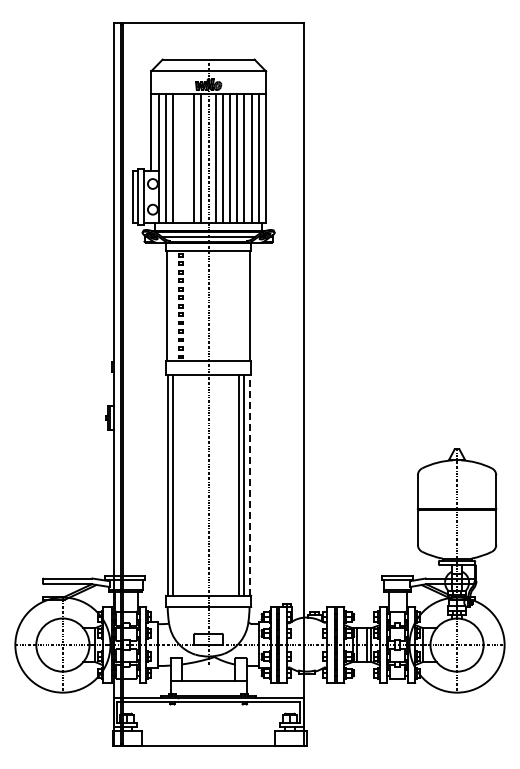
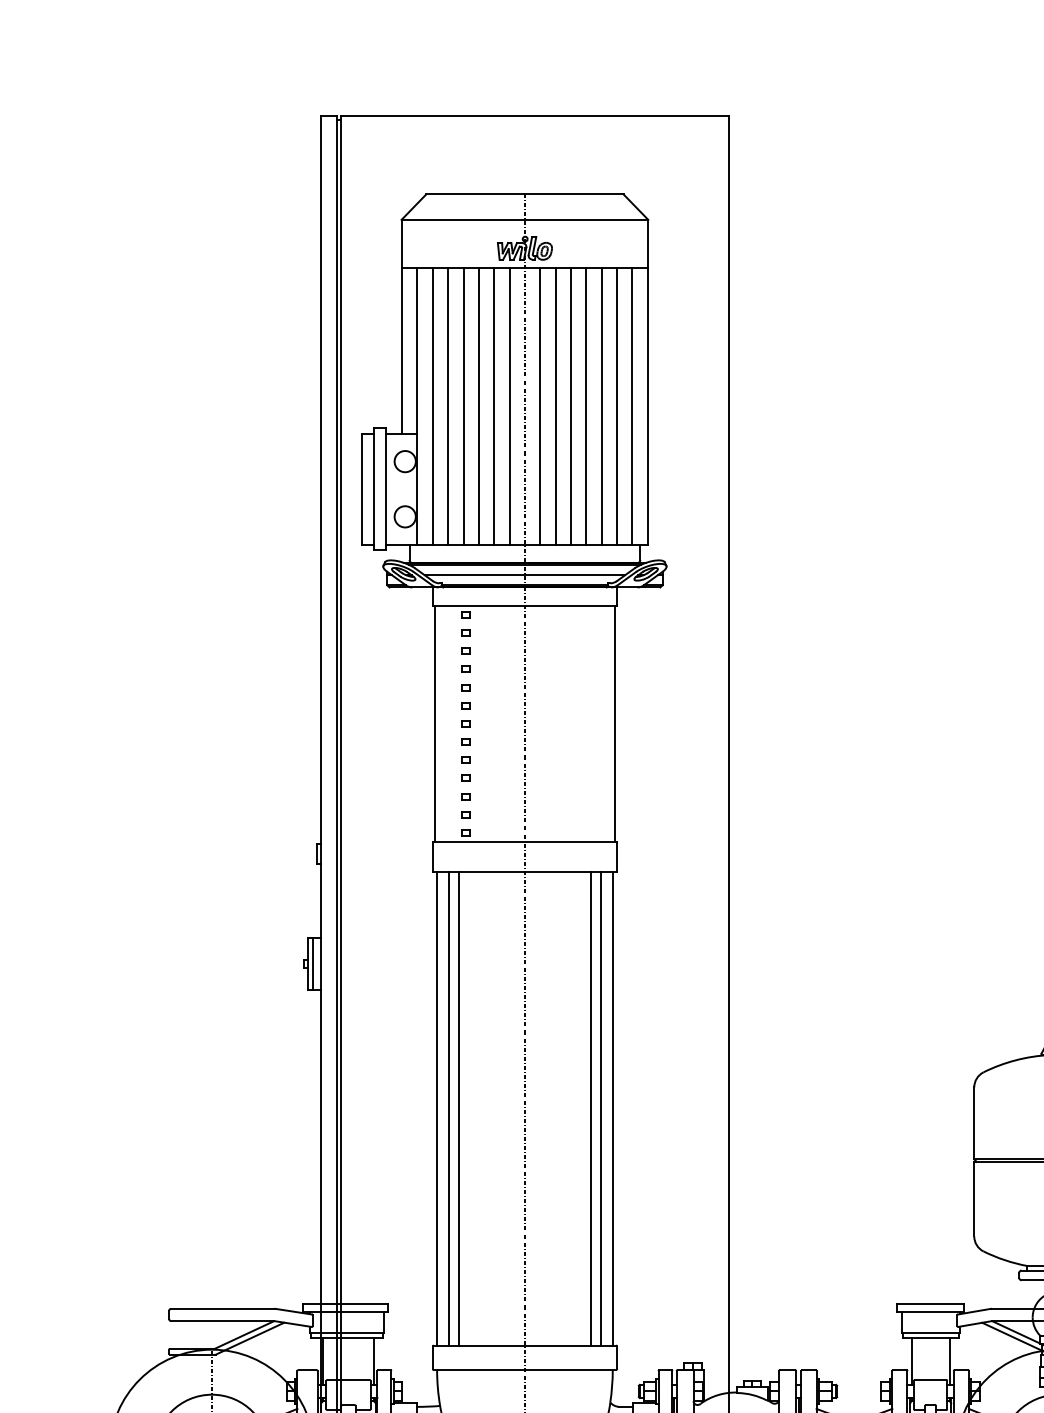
line: (180, 157) -> (464, 404), added
line: (187, 157) -> (479, 404), added
line: (249, 484) -> (612, 1106), dashed -> solid
line: (177, 485) -> (458, 1109), added

